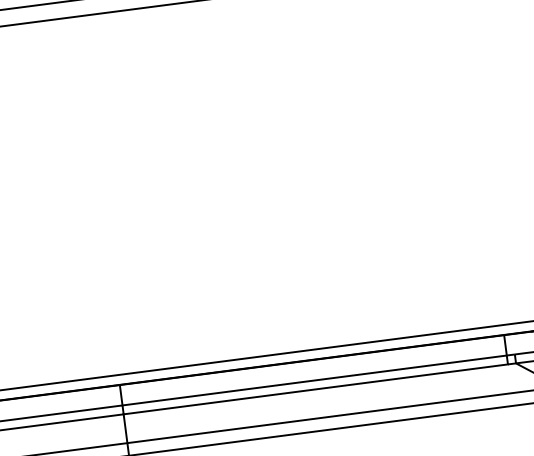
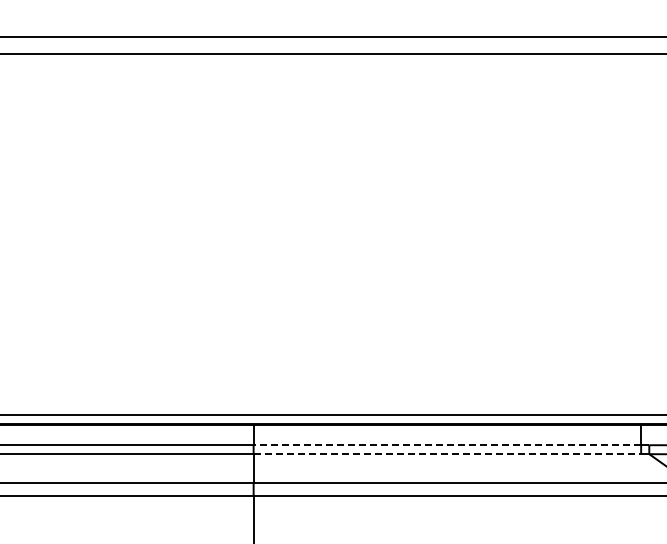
line: (314, 380) -> (447, 445), solid -> dashed
line: (315, 389) -> (447, 454), solid -> dashed

